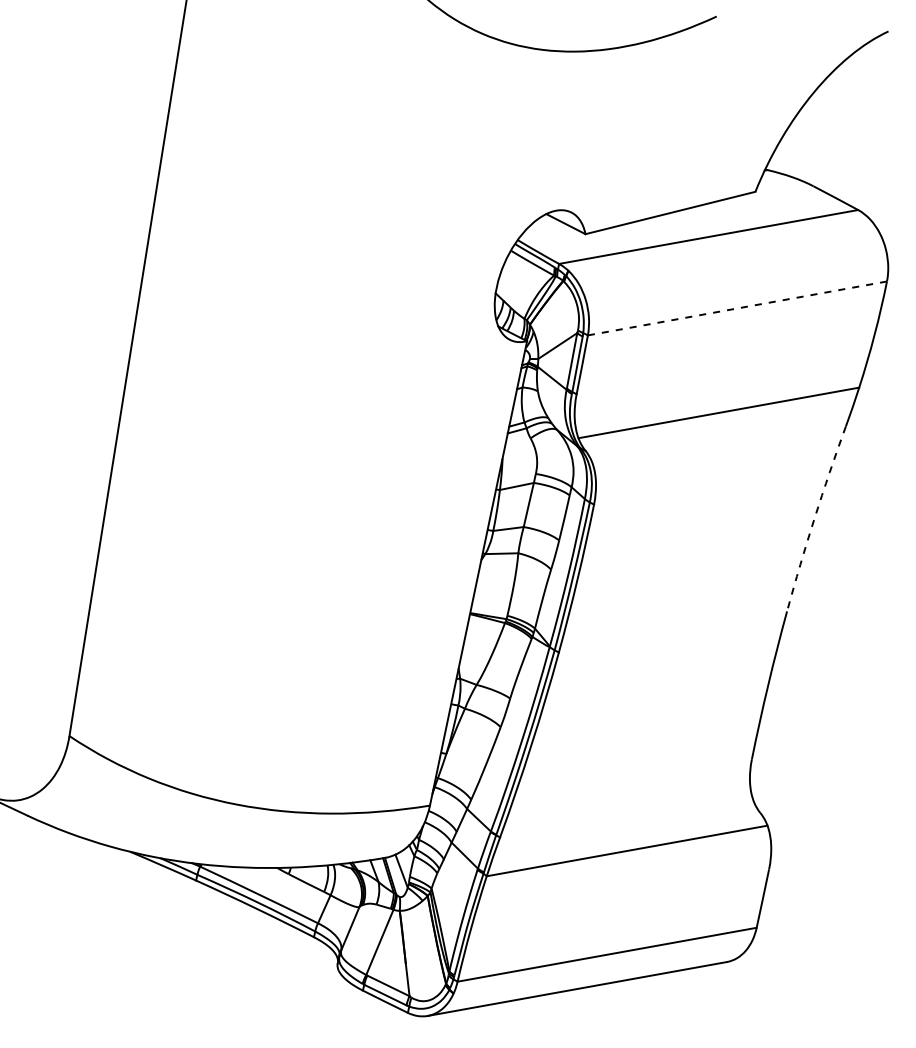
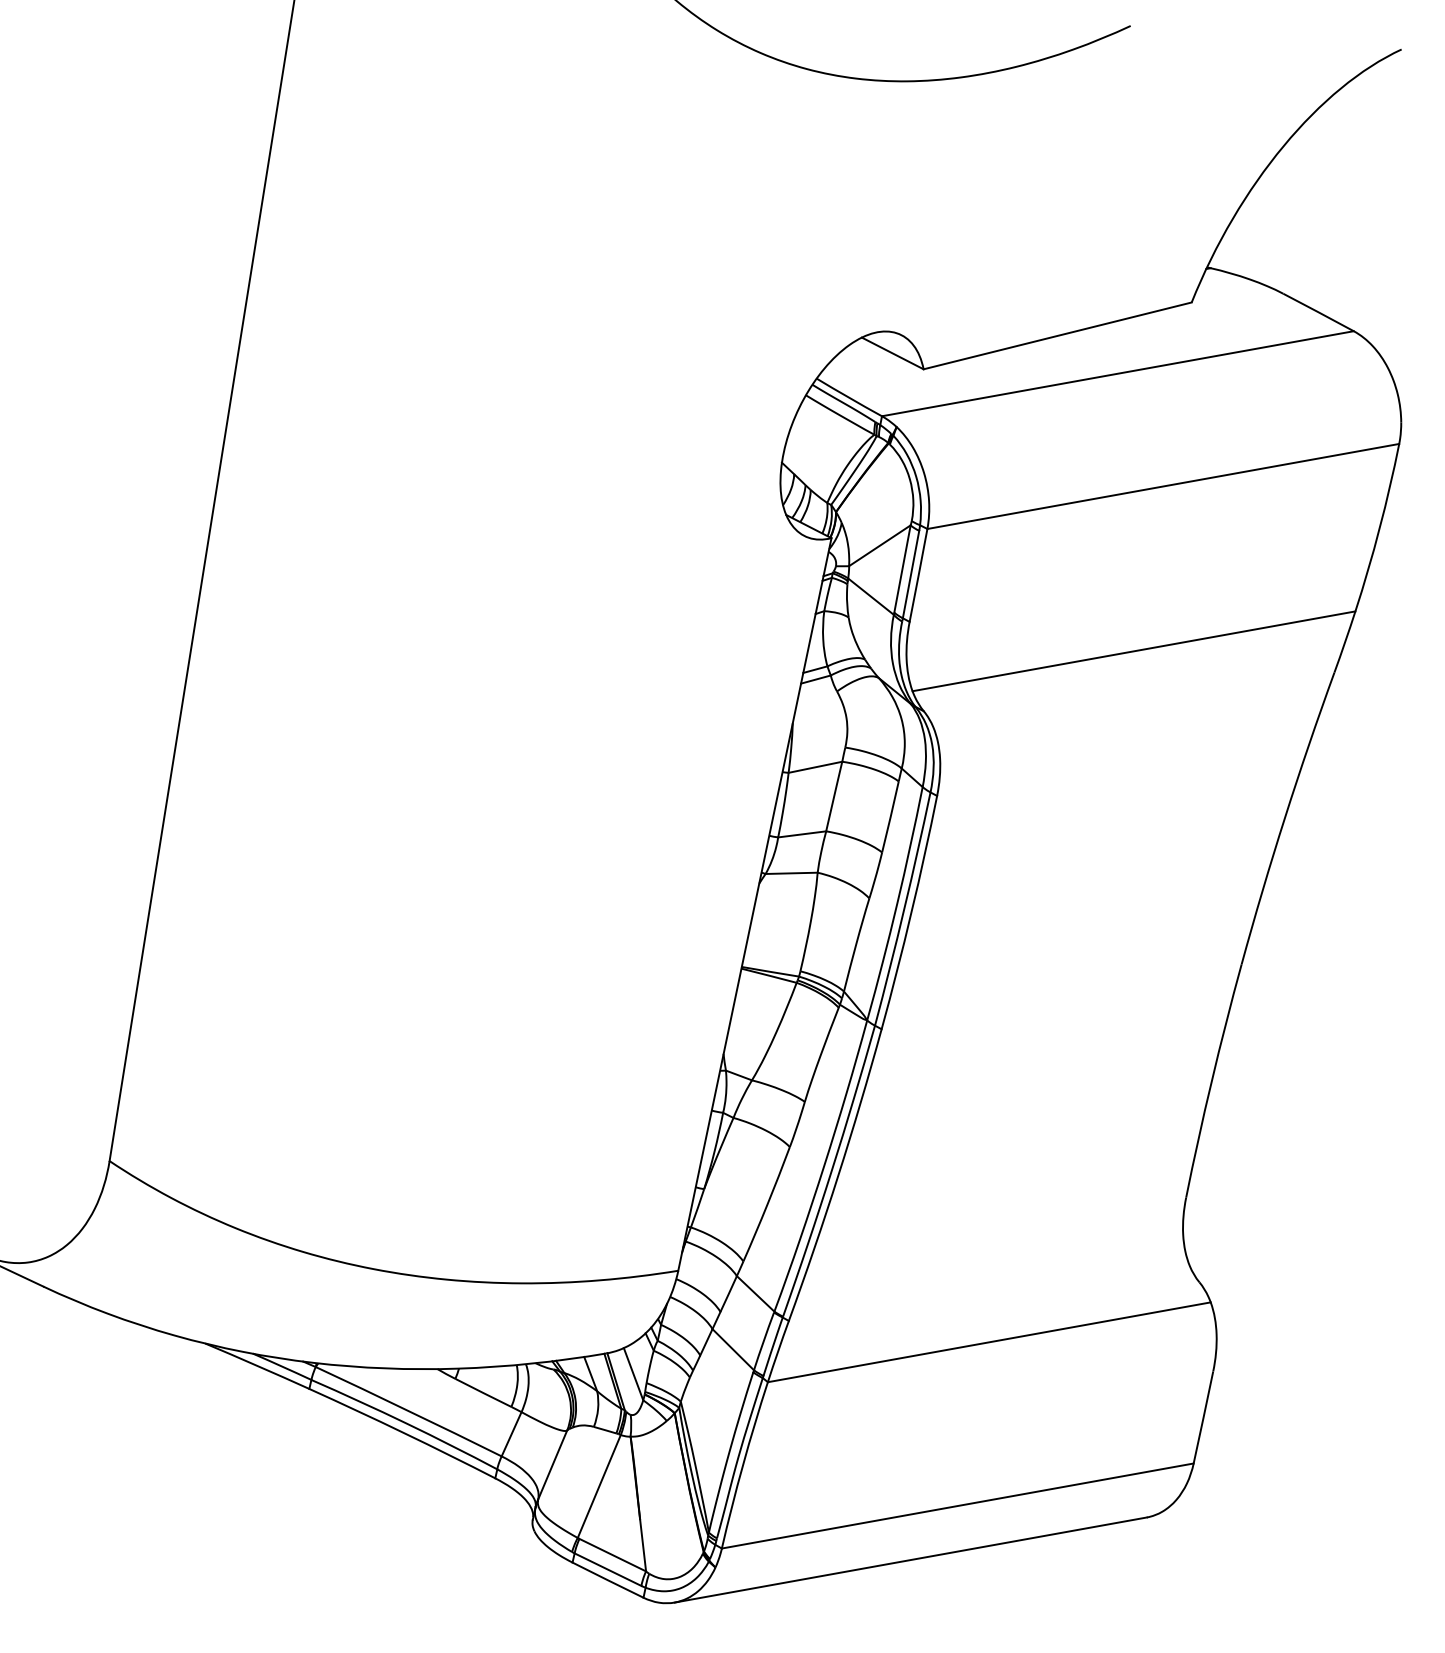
line: (737, 308) -> (1163, 486), dashed -> solid
arc: (814, 518) -> (1284, 817), dashed -> solid

